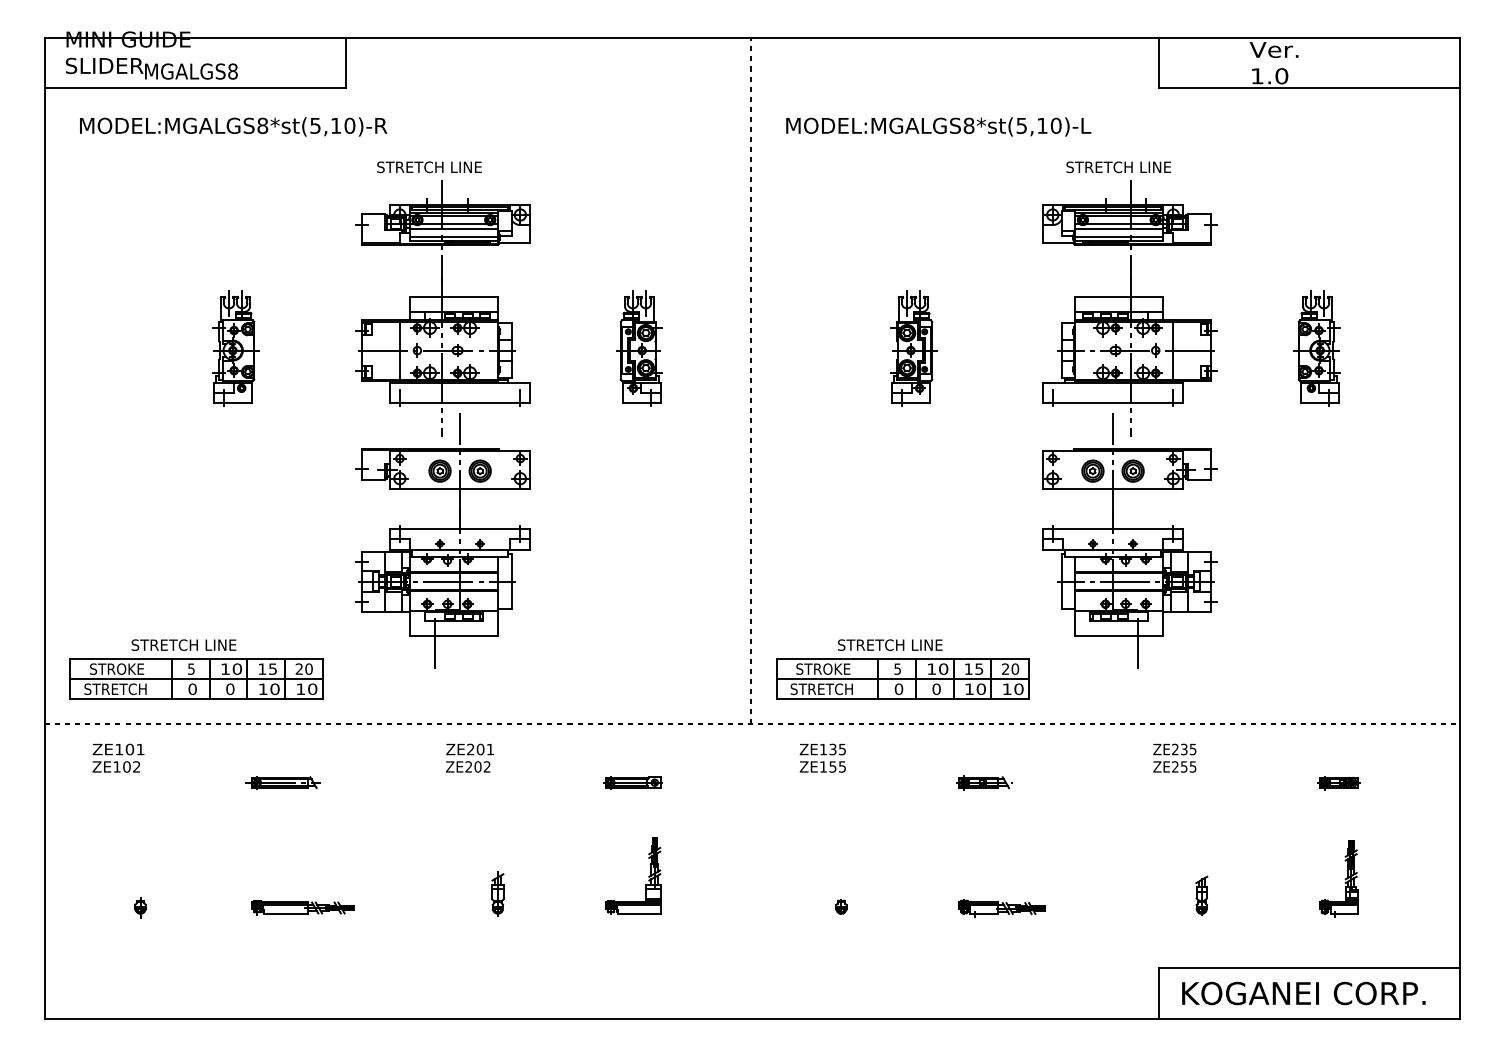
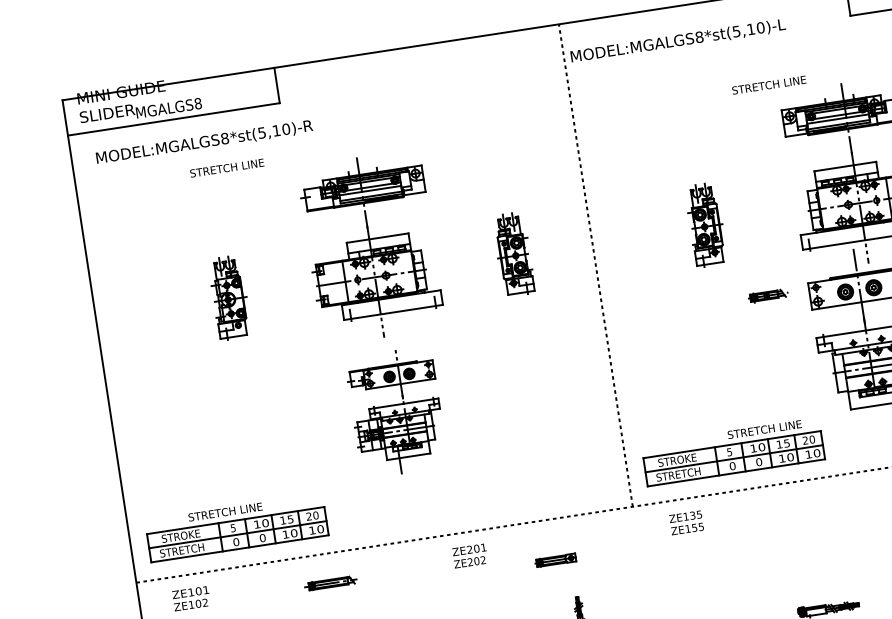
text: (938, 126) -> (678, 41), moved
text: (429, 167) -> (227, 168), moved
text: (1118, 167) -> (769, 85), moved
part: (442, 540) -> (395, 410), size x0.7
text: (890, 644) -> (764, 429), moved
text: (469, 757) -> (469, 555), moved
part: (282, 782) -> (330, 583), moved
part: (984, 782) -> (768, 295), moved

